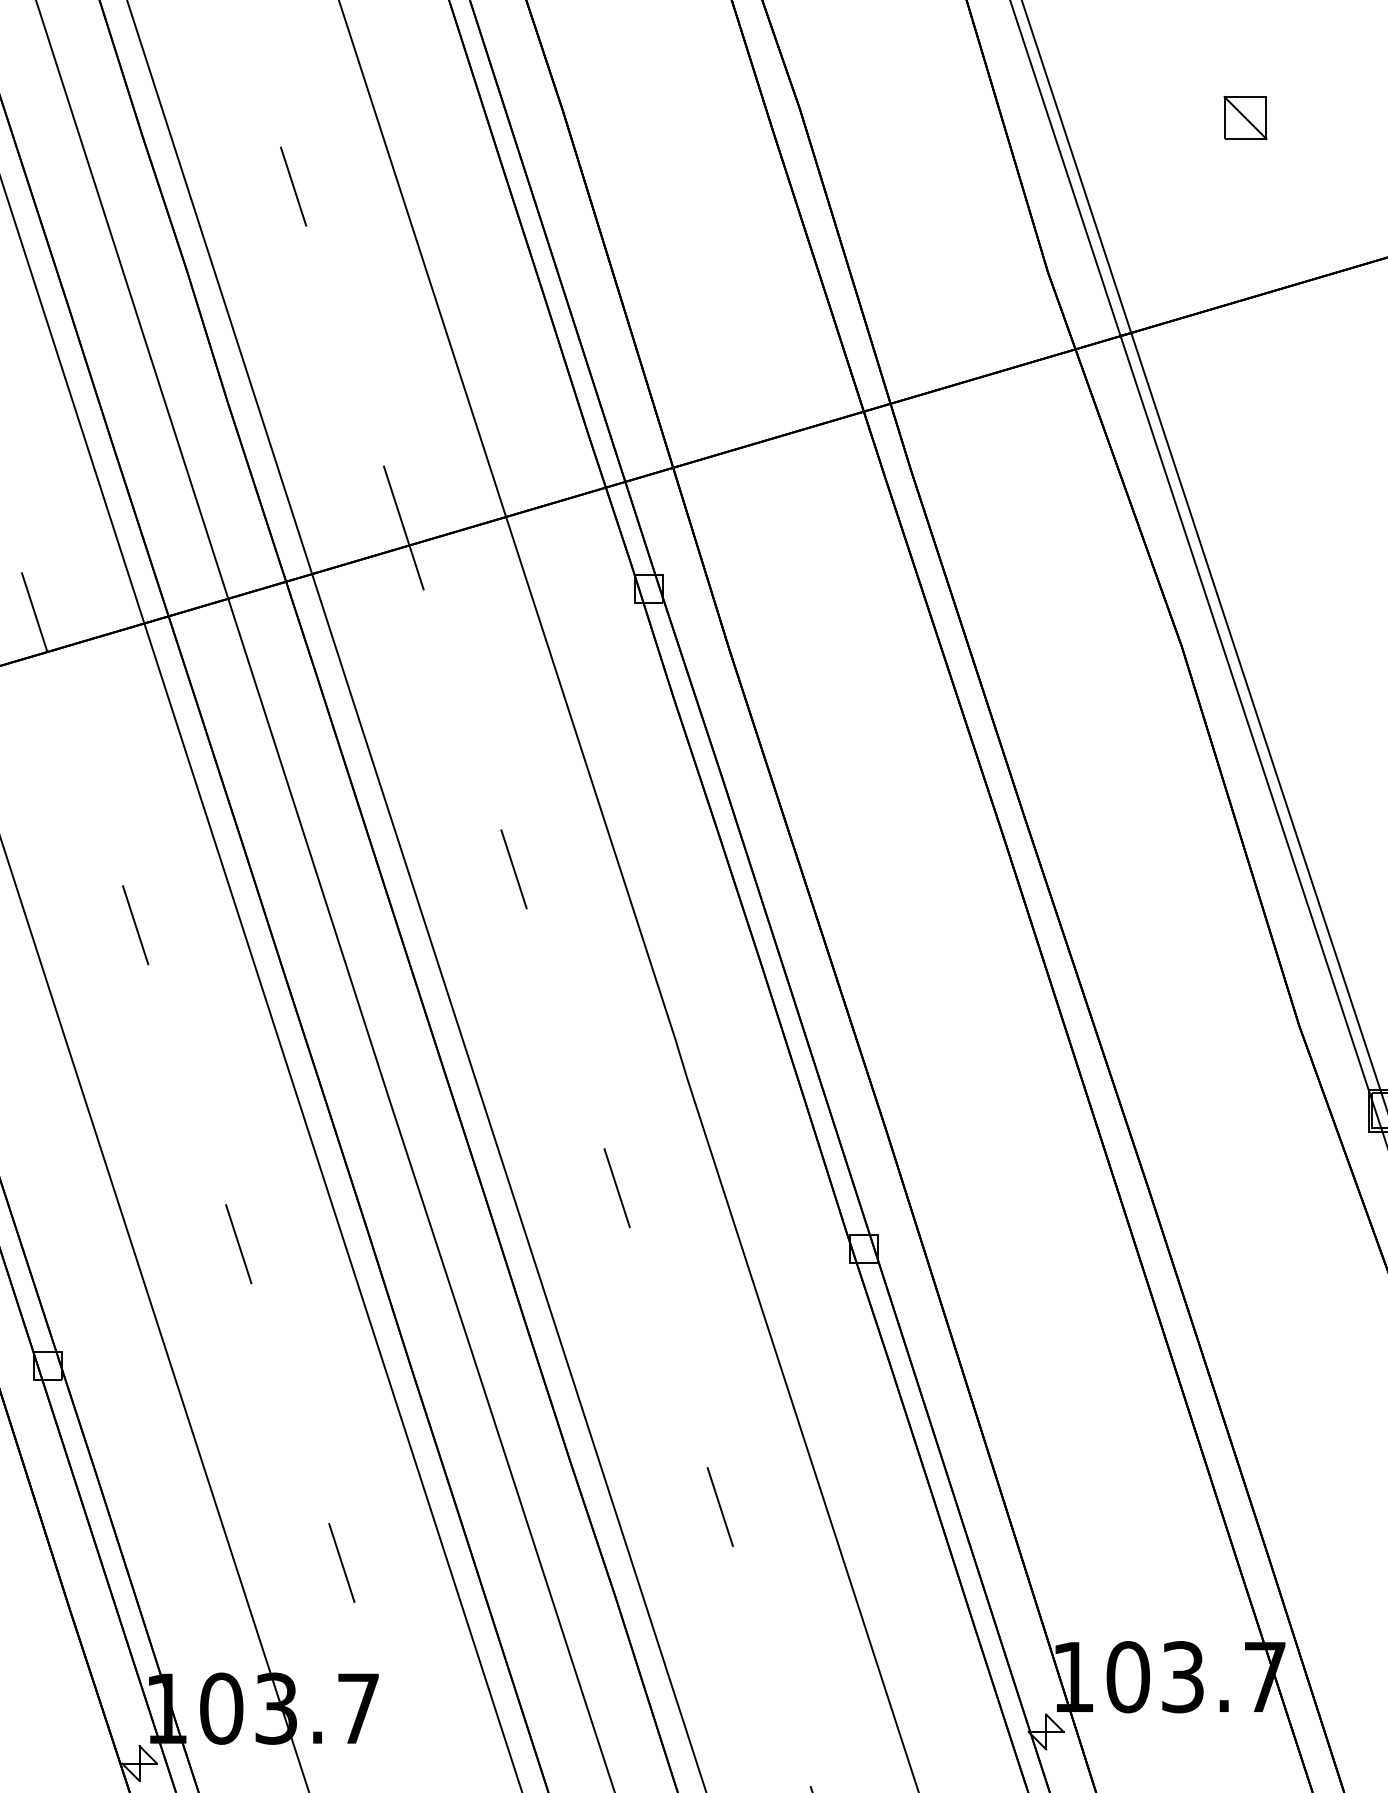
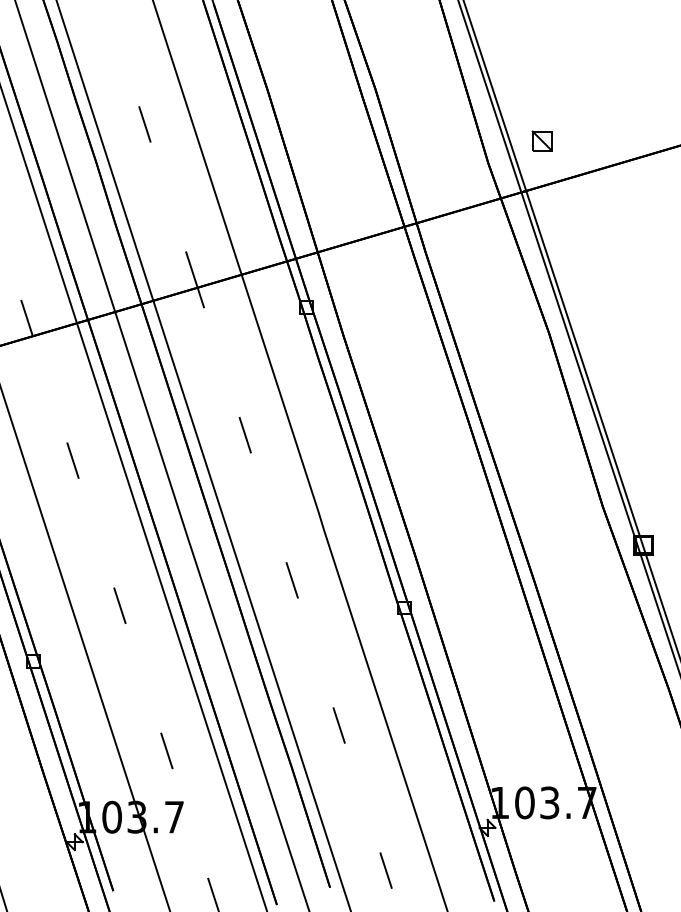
part: (1243, 116) -> (541, 140), moved

